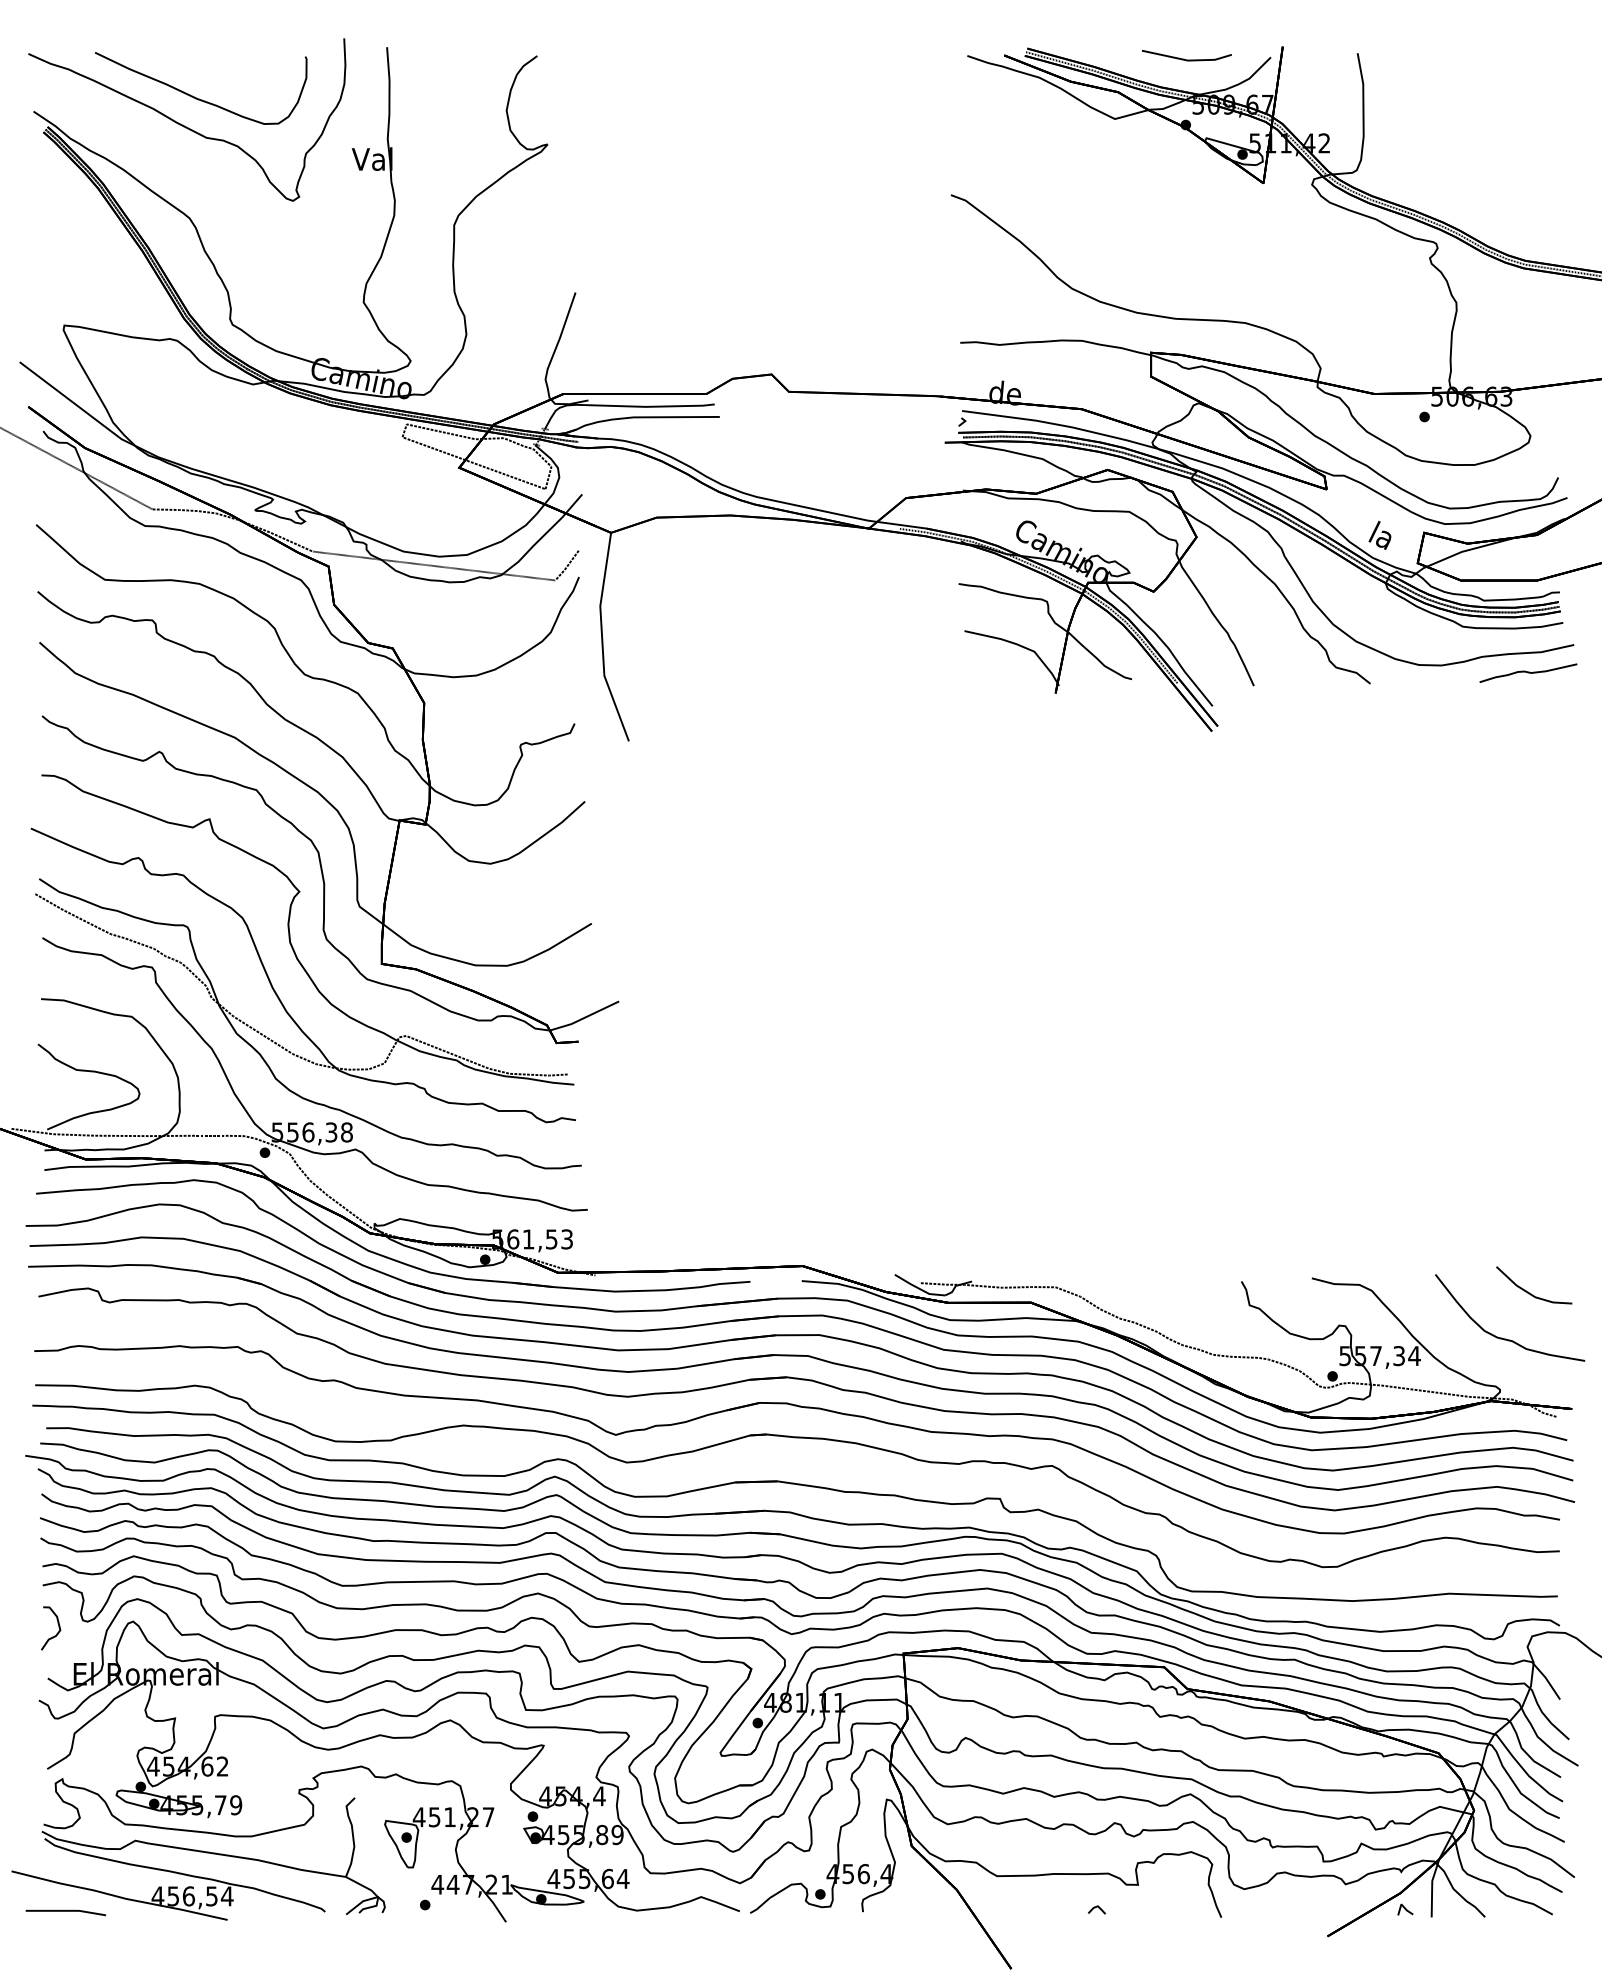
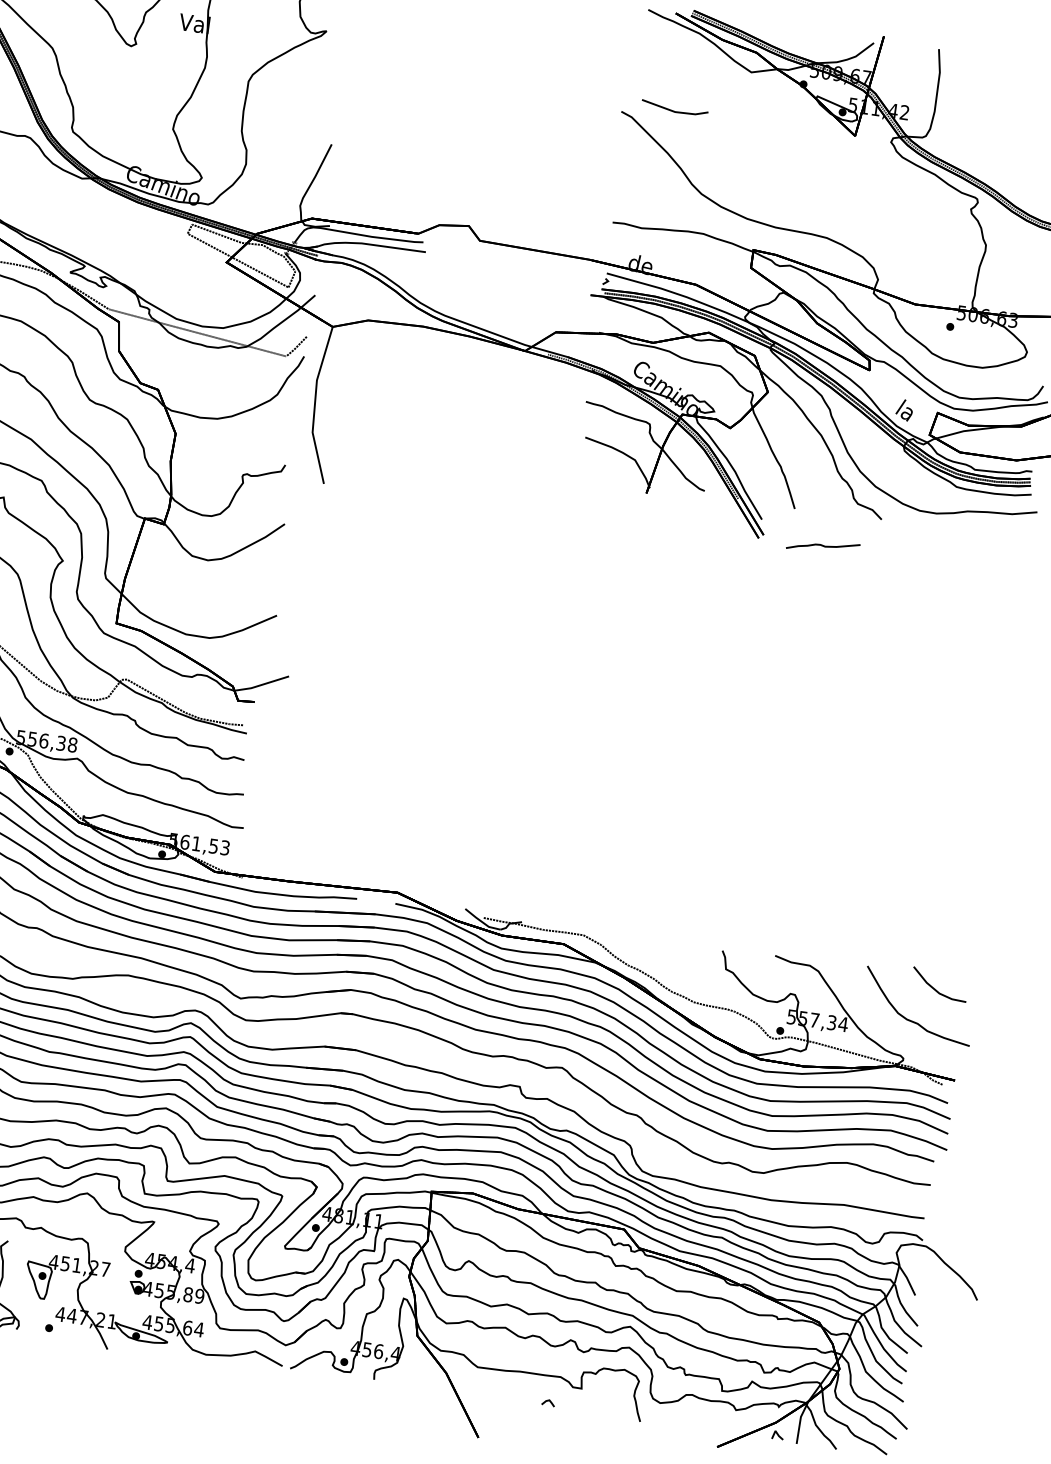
line: (1184, 58) -> (672, 110), moved
curve: (1528, 672) -> (823, 546), moved

